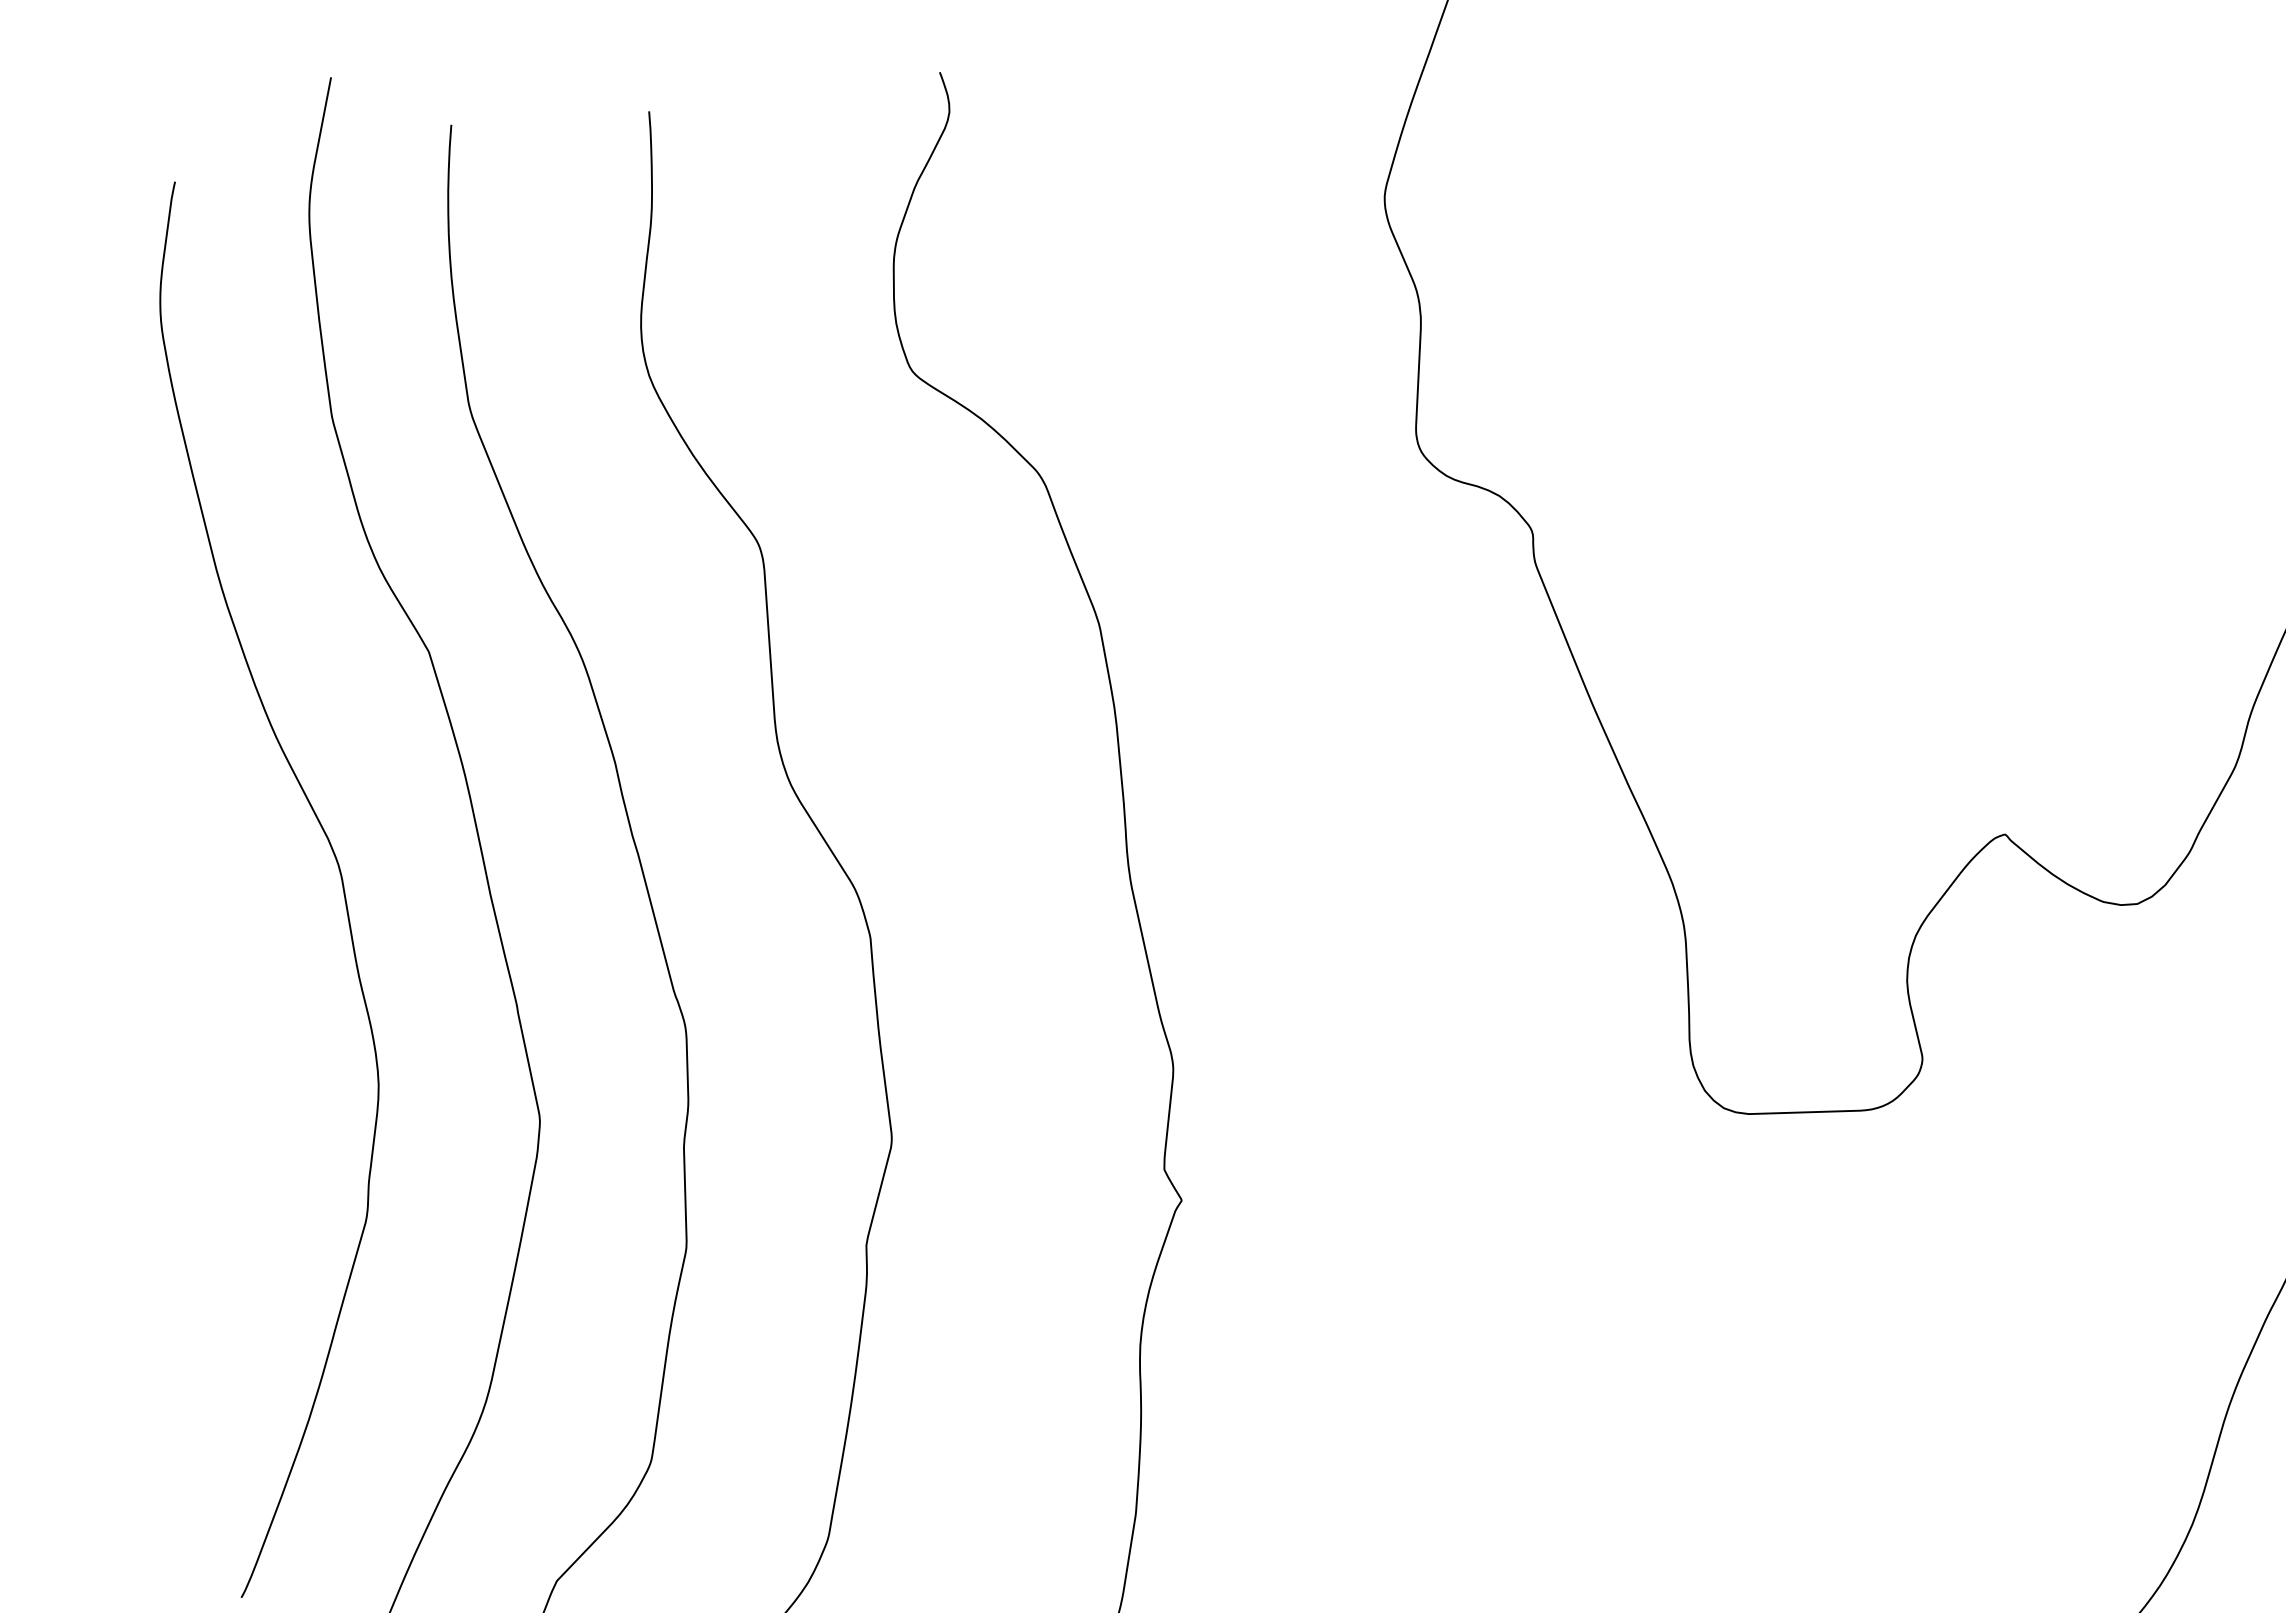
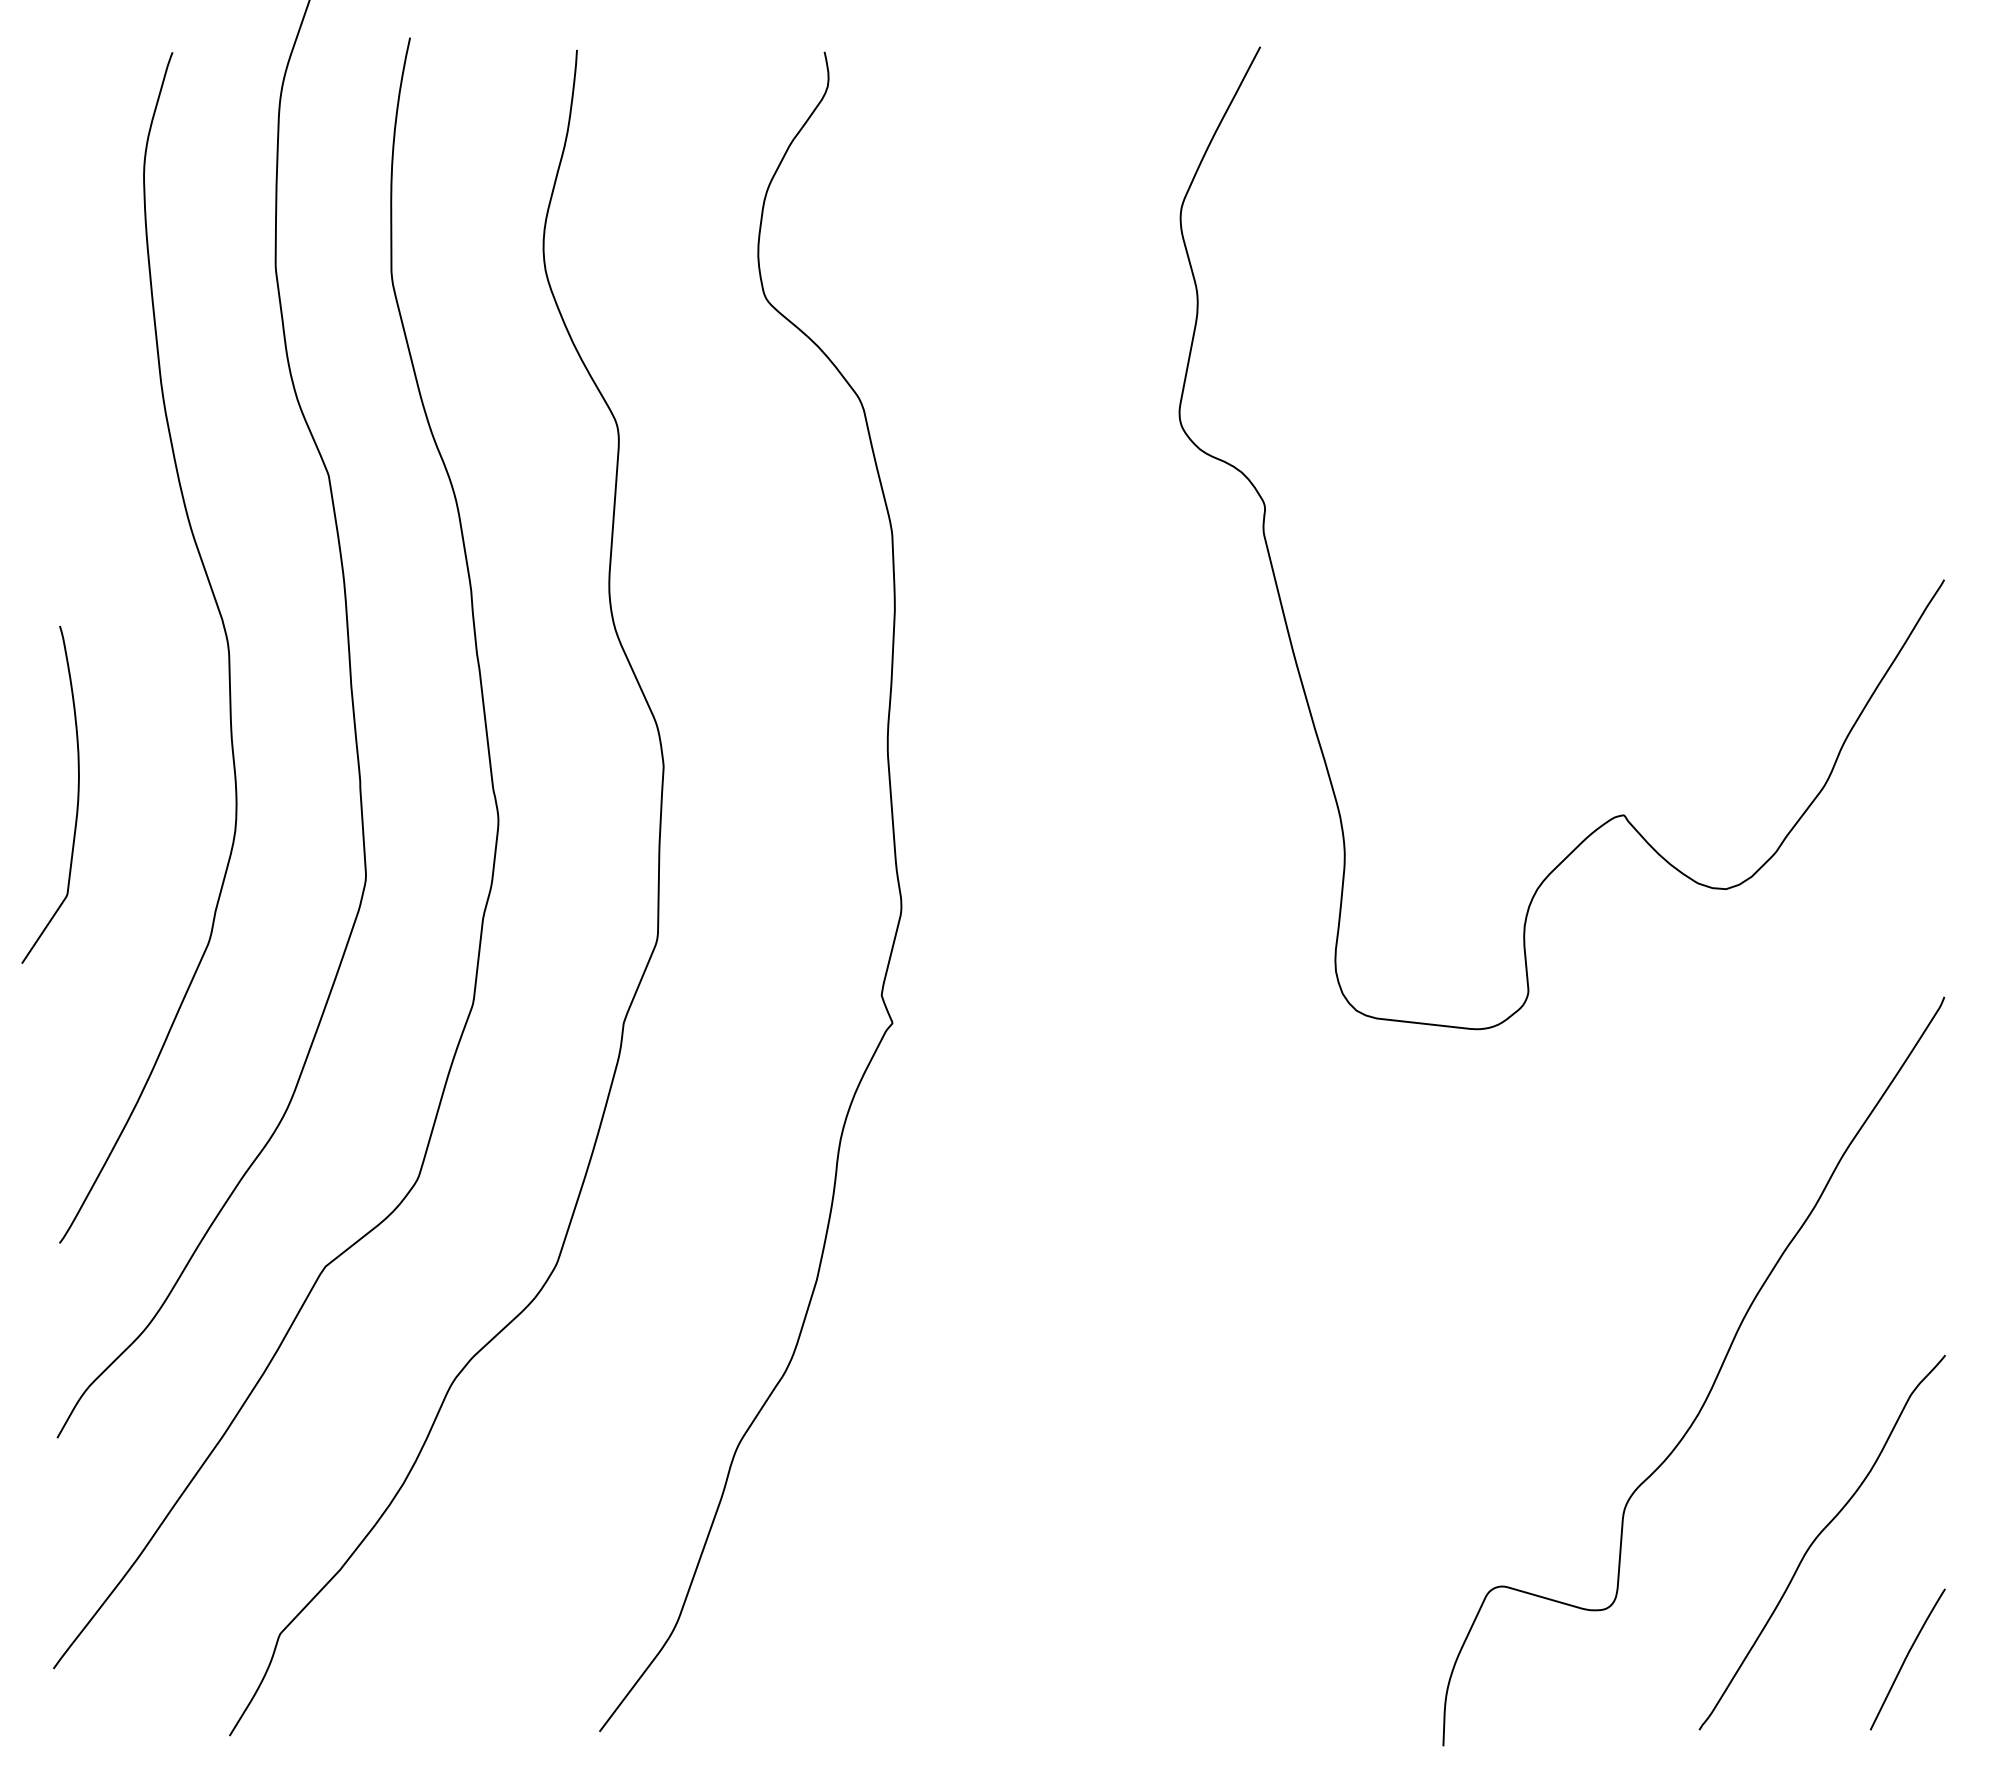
curve: (187, 1068) -> (77, 794), added

